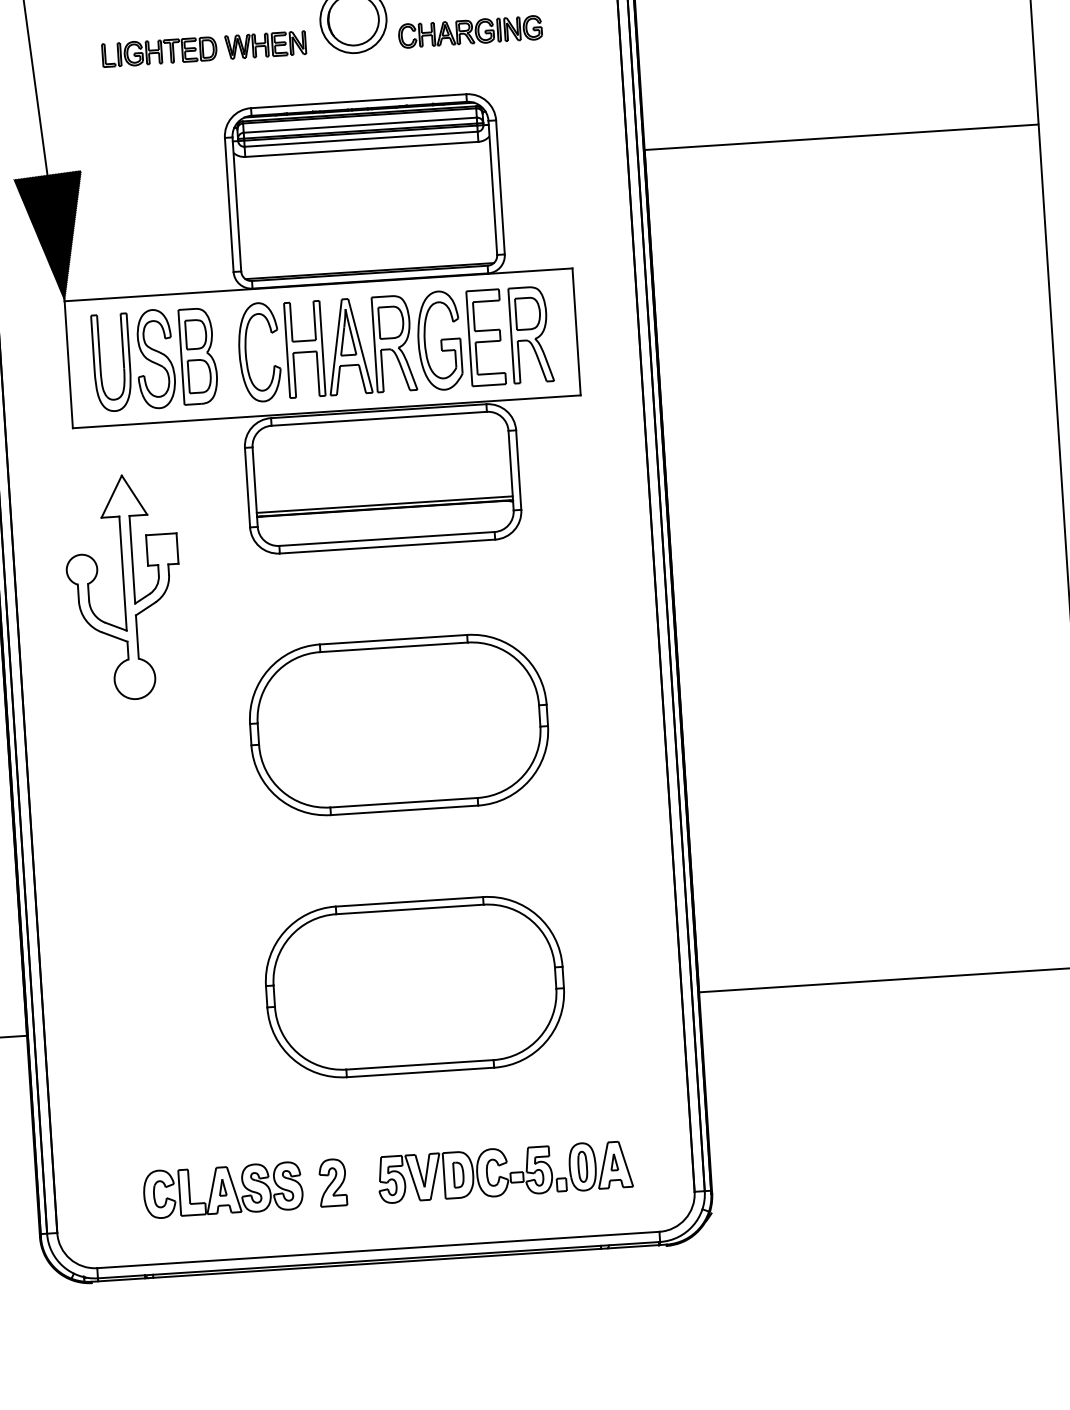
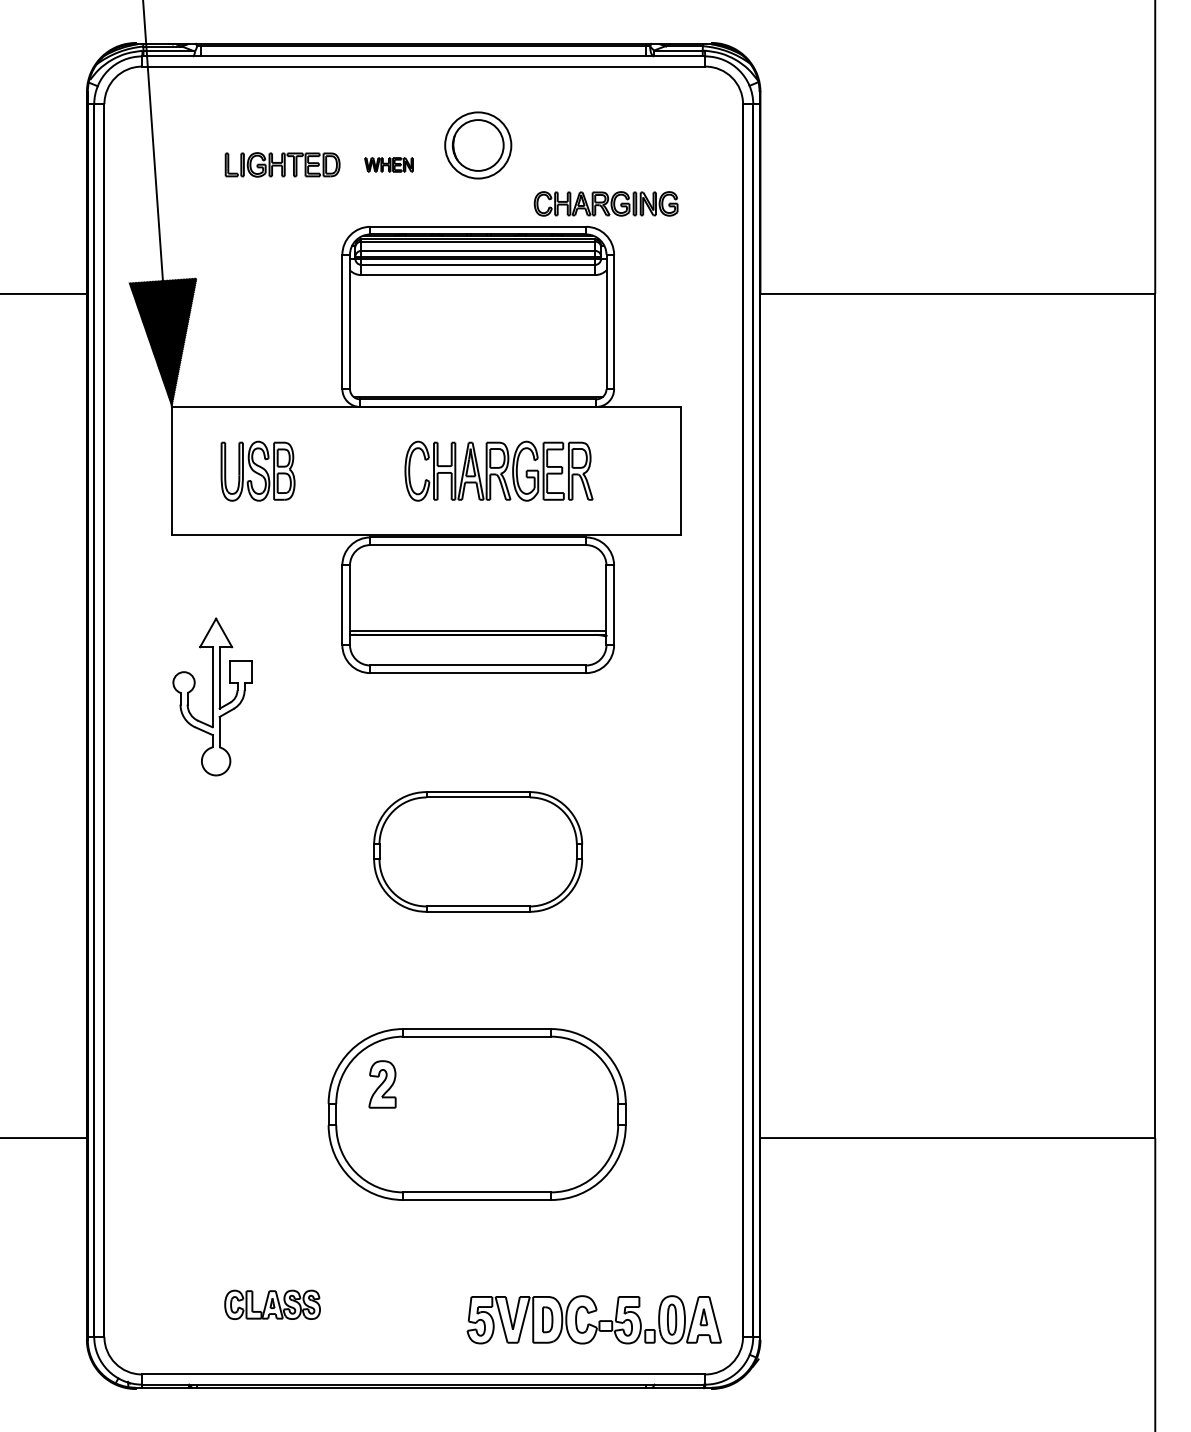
part: (469, 31) -> (605, 203), moved
part: (265, 44) -> (388, 164), size x0.6
part: (394, 344) -> (498, 471), size x0.6
part: (154, 359) -> (257, 471), size x0.6
part: (123, 587) -> (212, 696), size x0.7
part: (398, 724) -> (477, 851), size x0.7
part: (504, 1171) -> (593, 1319), moved
part: (332, 1182) -> (382, 1084), moved
part: (222, 1189) -> (272, 1304), size x0.6

